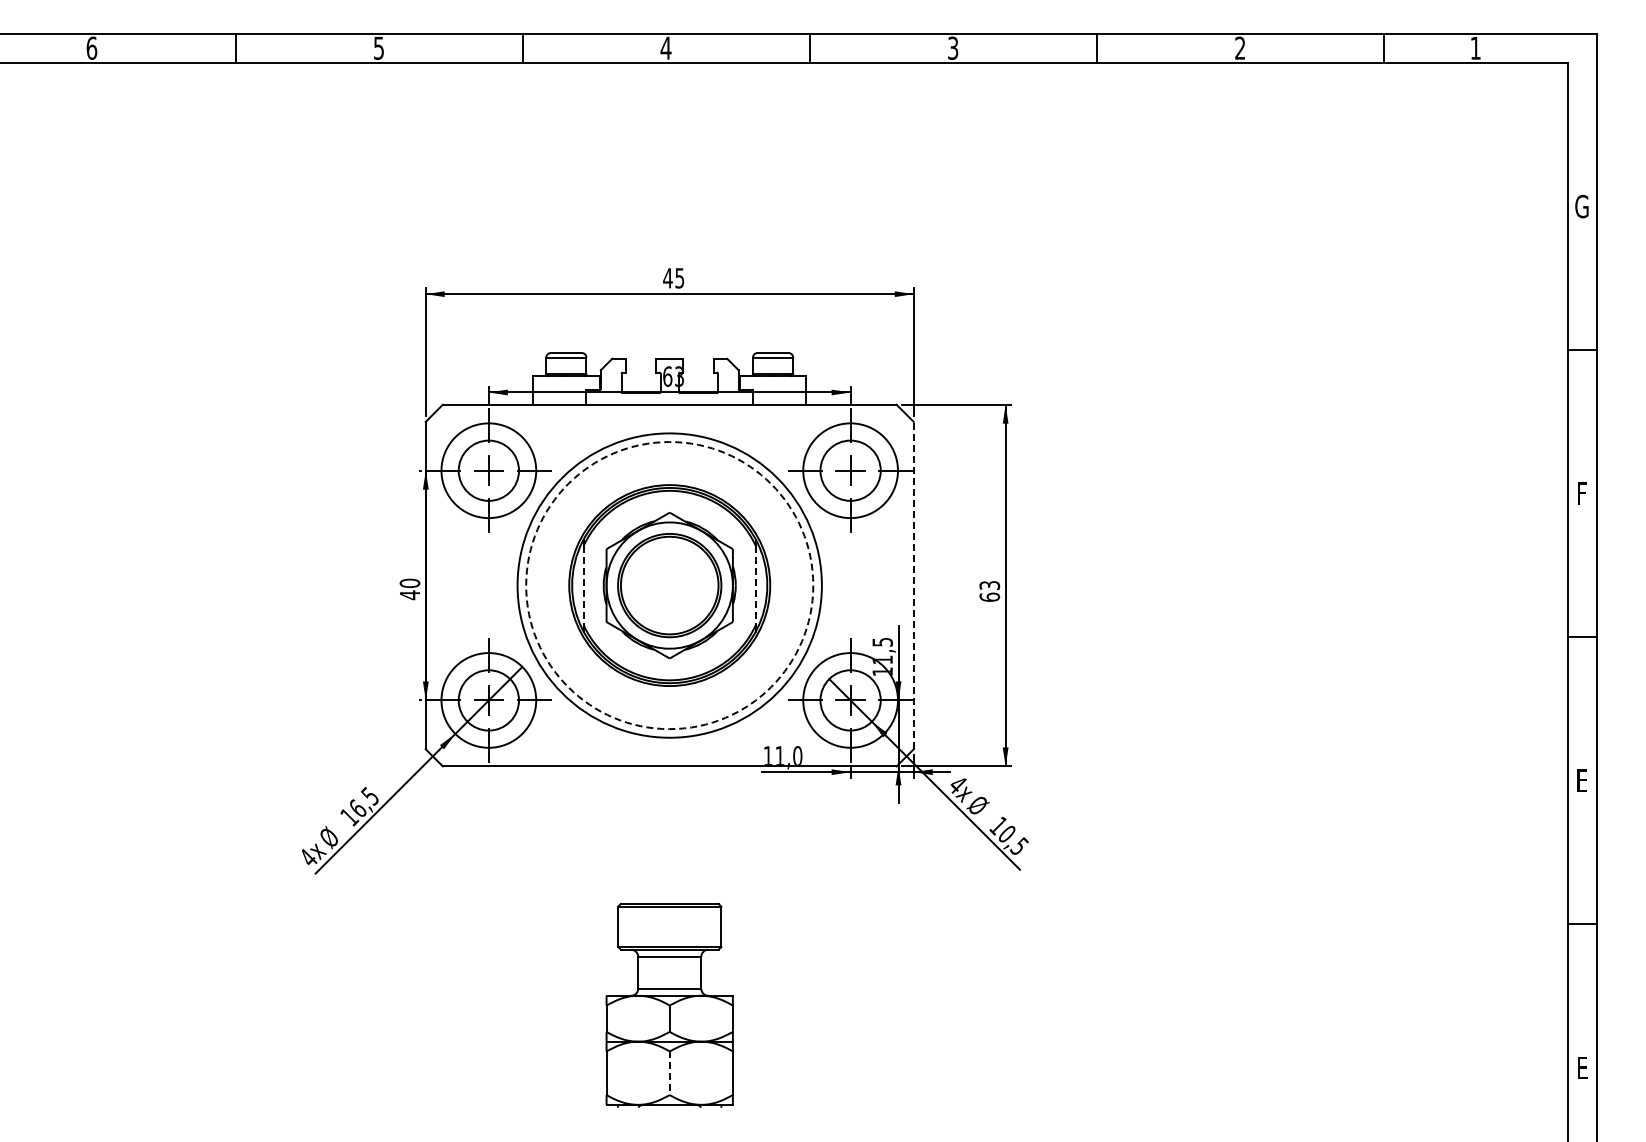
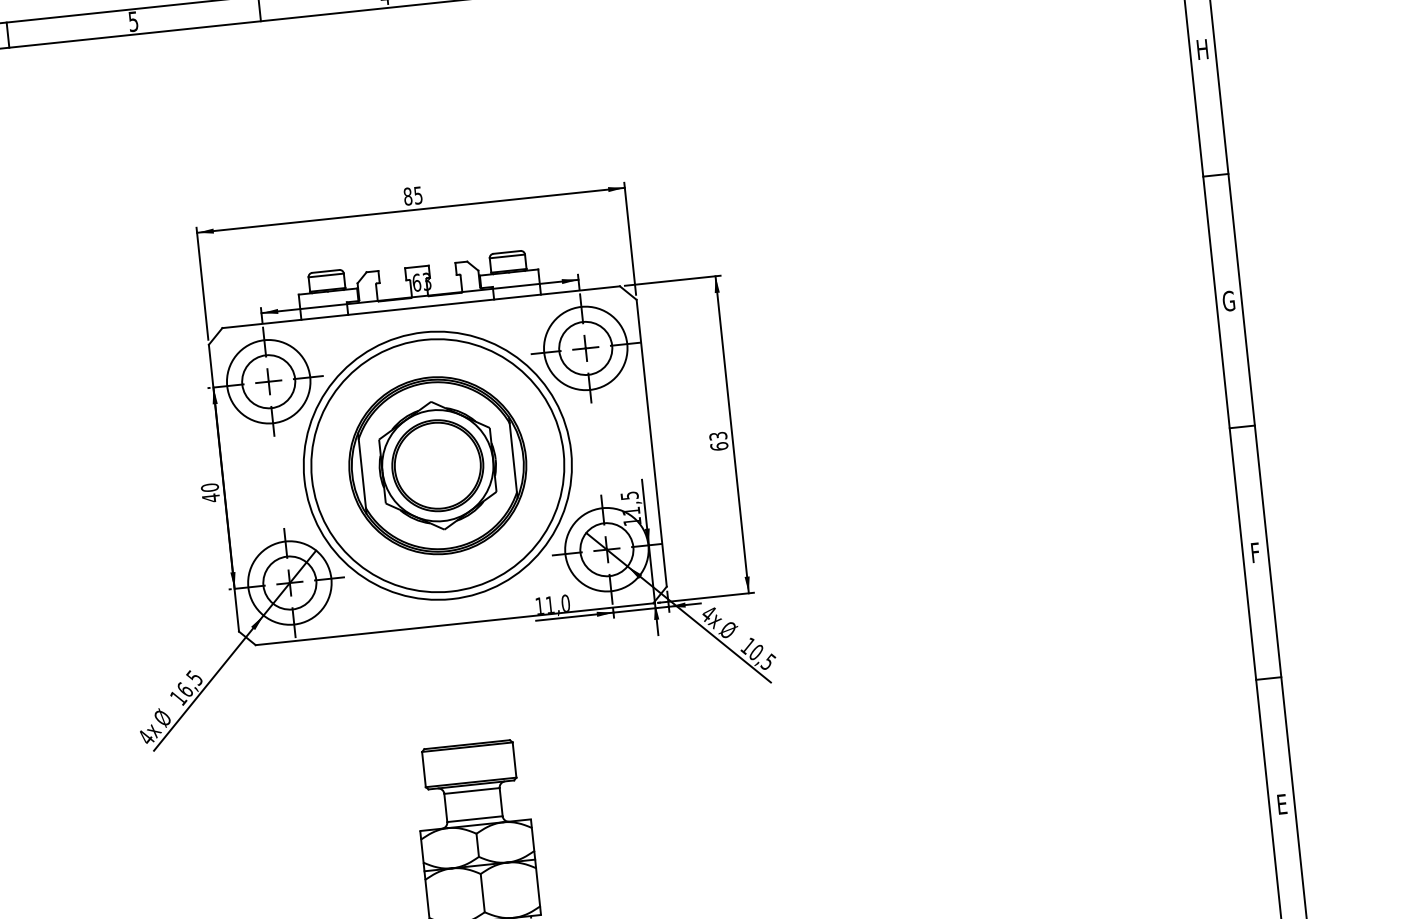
text: (1581, 206) -> (1201, 49), G -> H
text: (667, 278) -> (407, 196), 45 -> 85
text: (1581, 493) -> (1228, 301), F -> G
circle: (669, 585) -> (437, 465), dashed -> solid
line: (913, 585) -> (651, 443), dashed -> solid
line: (583, 586) -> (362, 474), dashed -> solid
line: (755, 586) -> (513, 458), dashed -> solid
text: (1581, 780) -> (1254, 552), E -> F
line: (669, 1073) -> (482, 893), dashed -> solid

